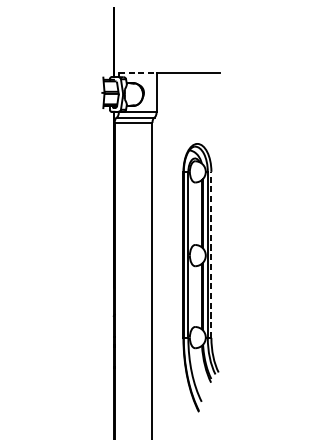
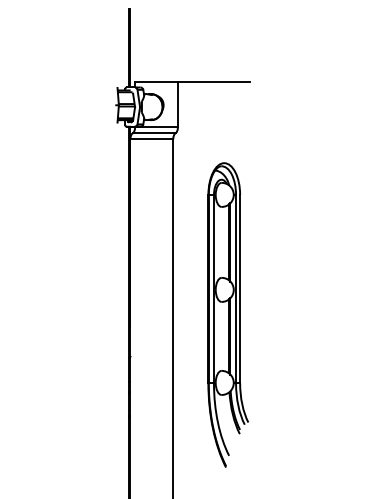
line: (137, 72) -> (156, 82), dashed -> solid
line: (211, 254) -> (240, 288), dashed -> solid

